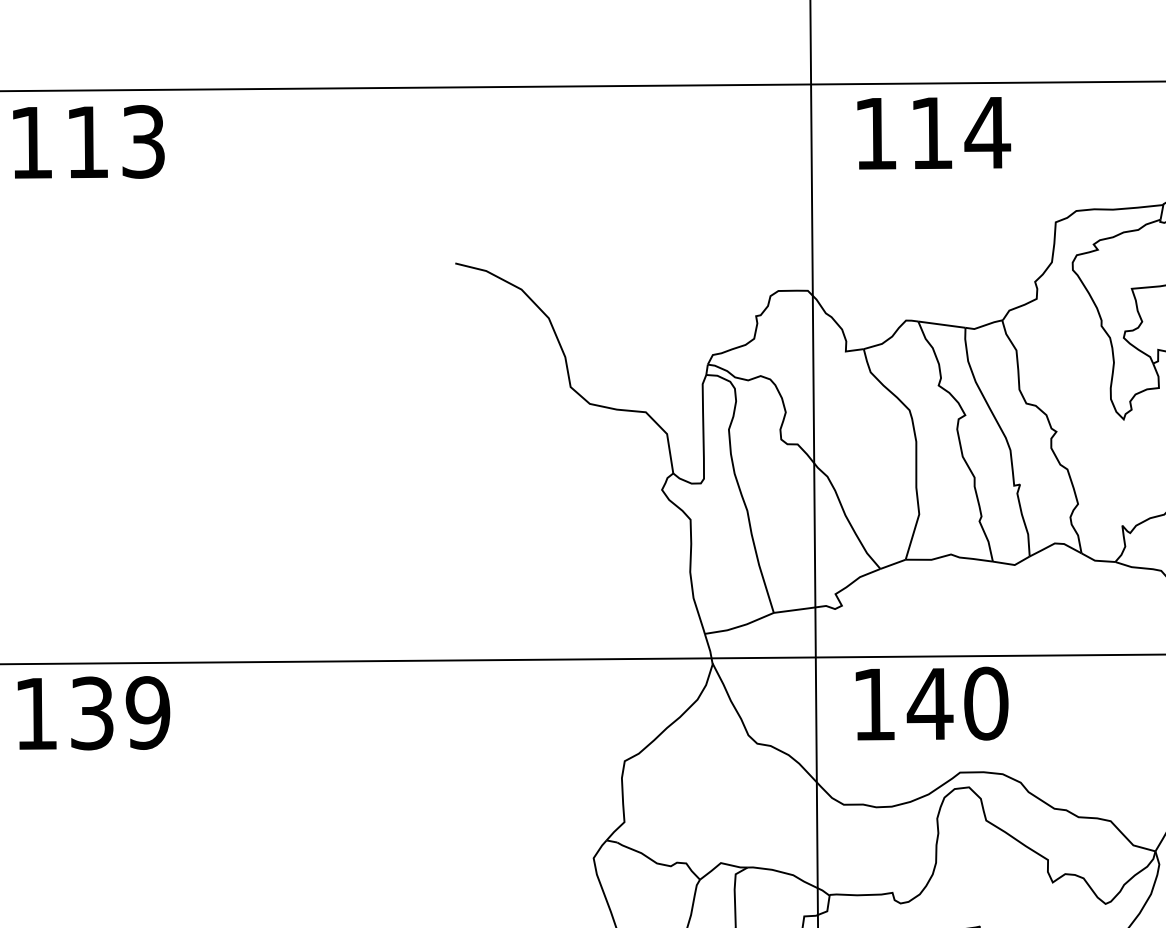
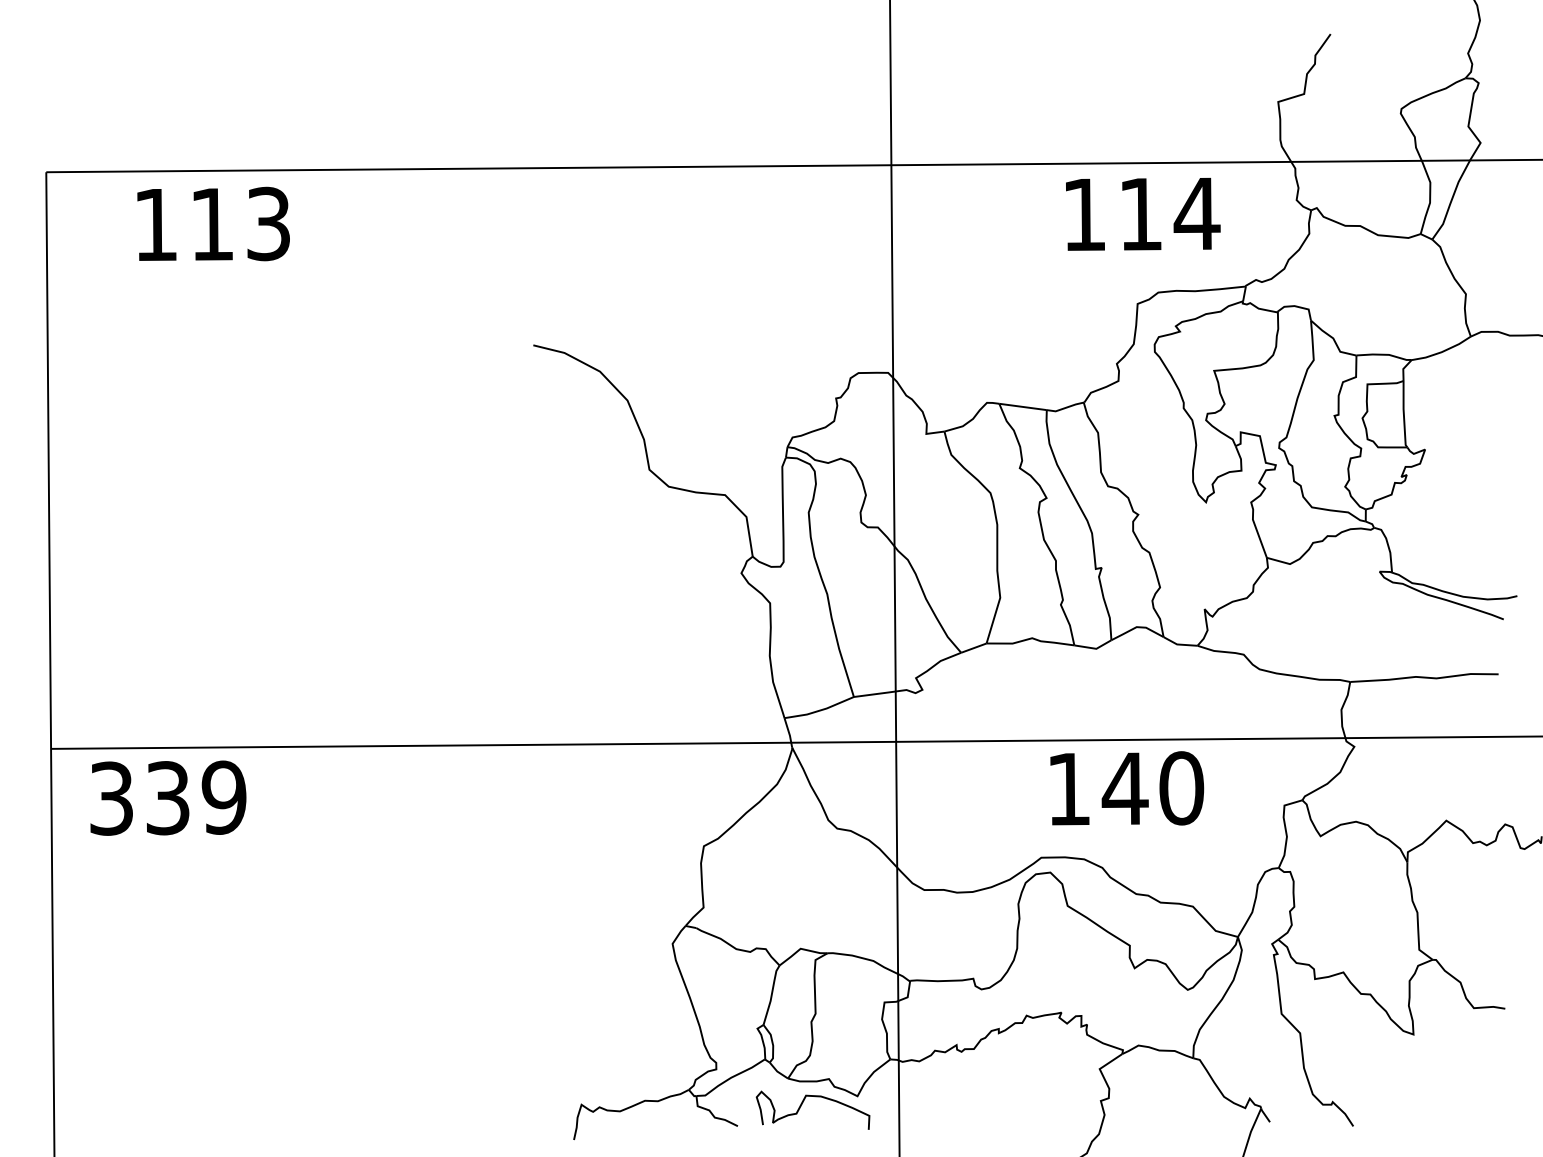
text: (934, 132) -> (1143, 213), moved
text: (88, 141) -> (213, 223), moved
text: (932, 703) -> (1127, 788), moved
text: (36, 713) -> (111, 798), 139 -> 339

